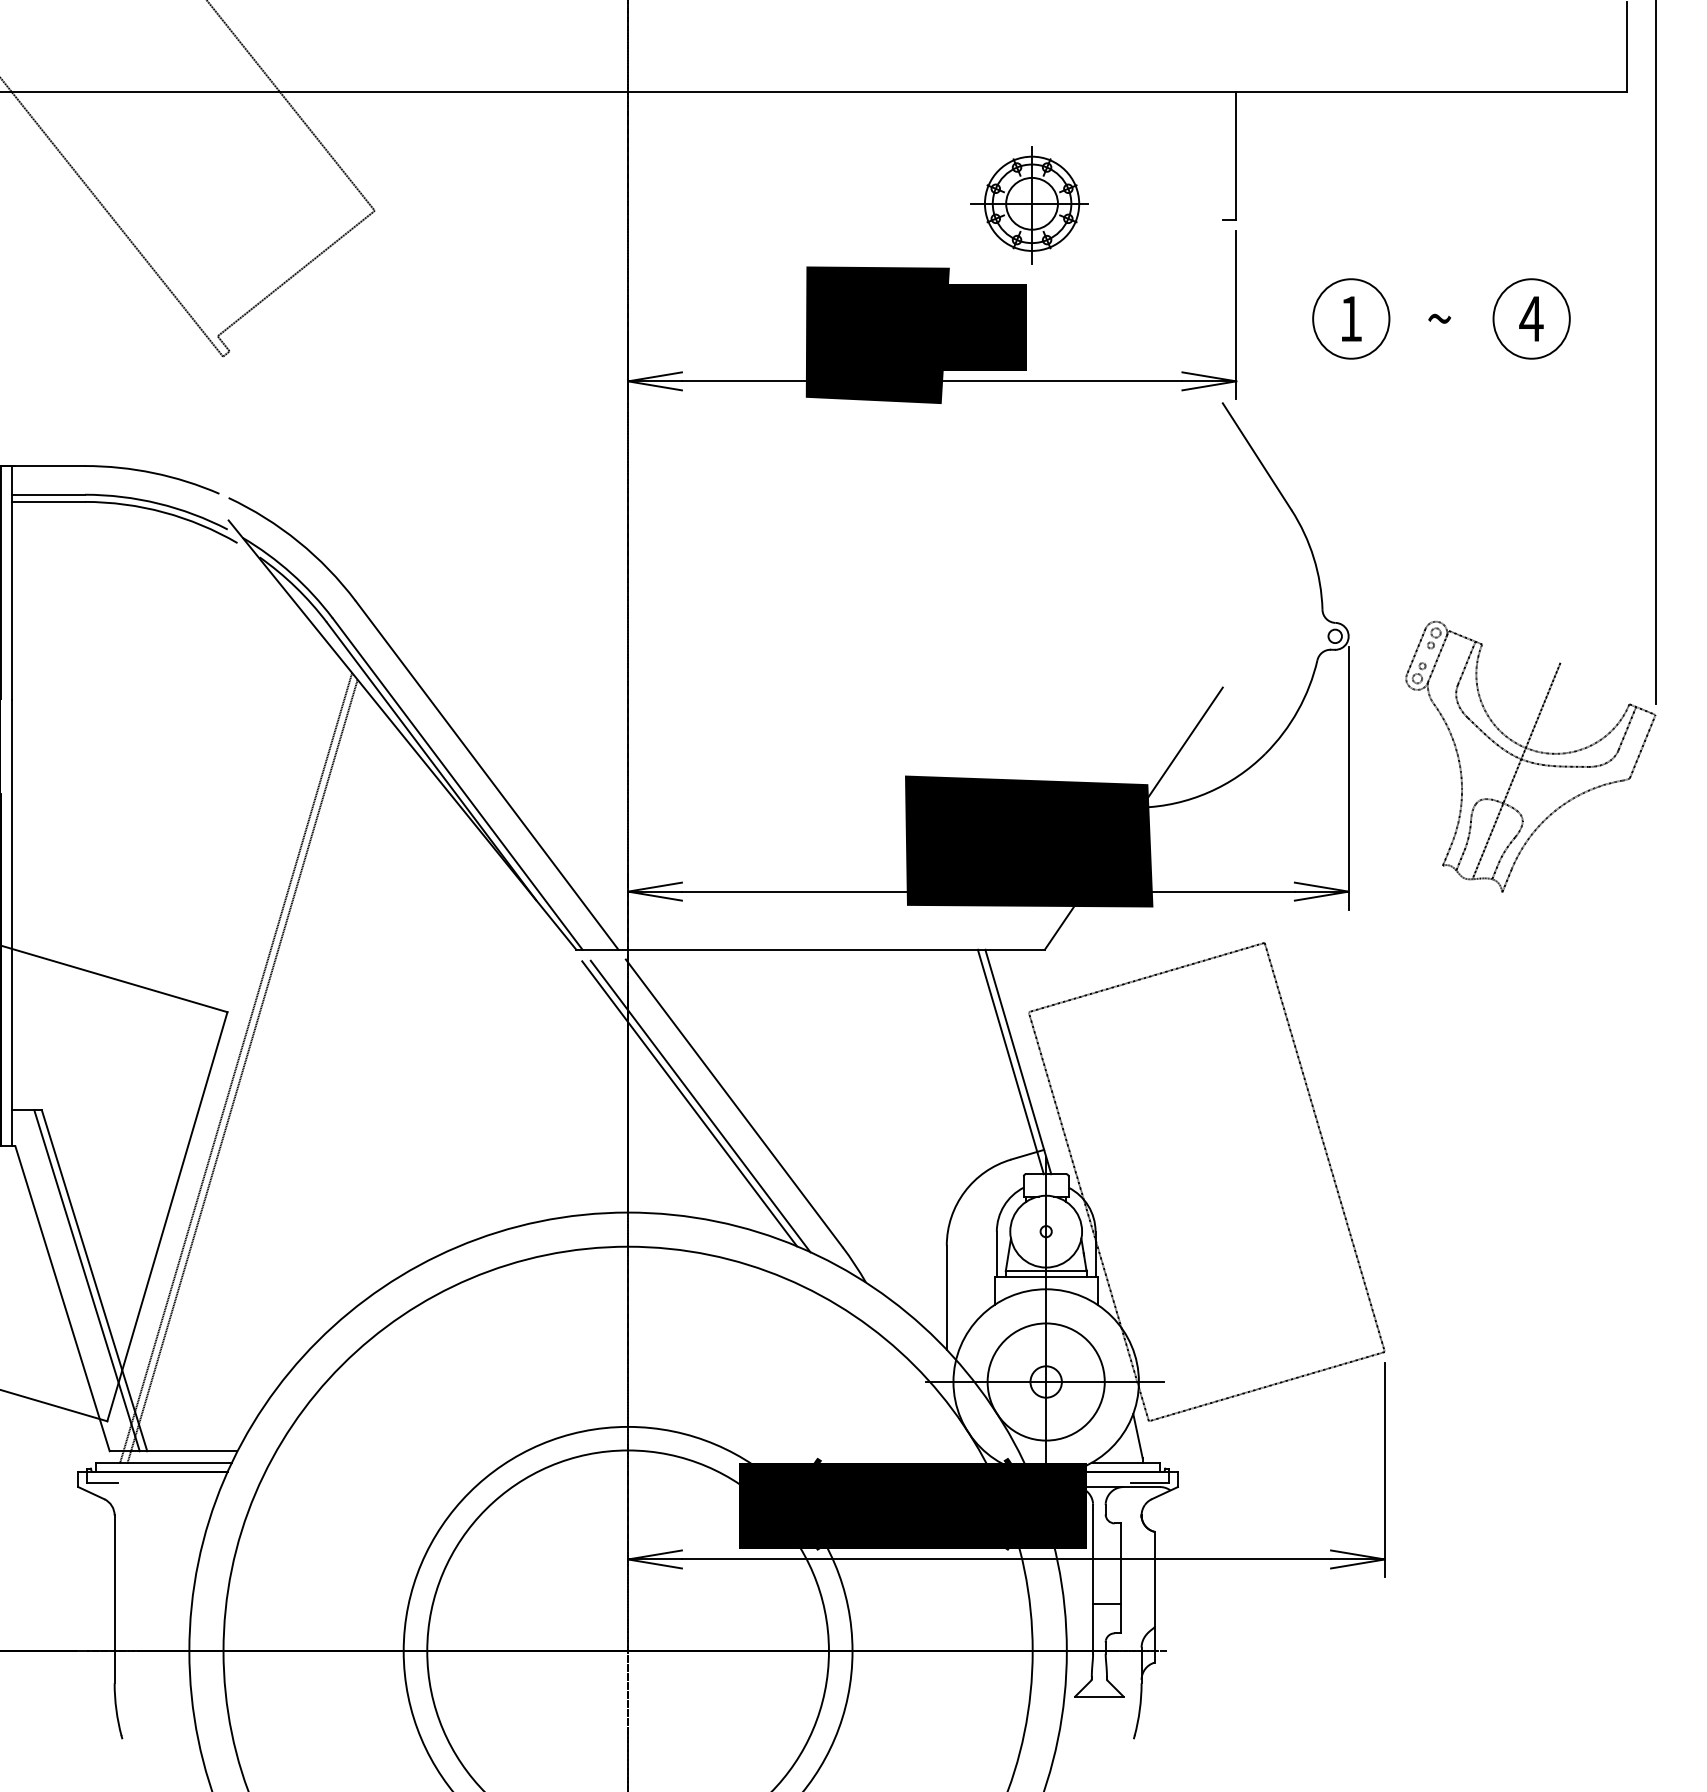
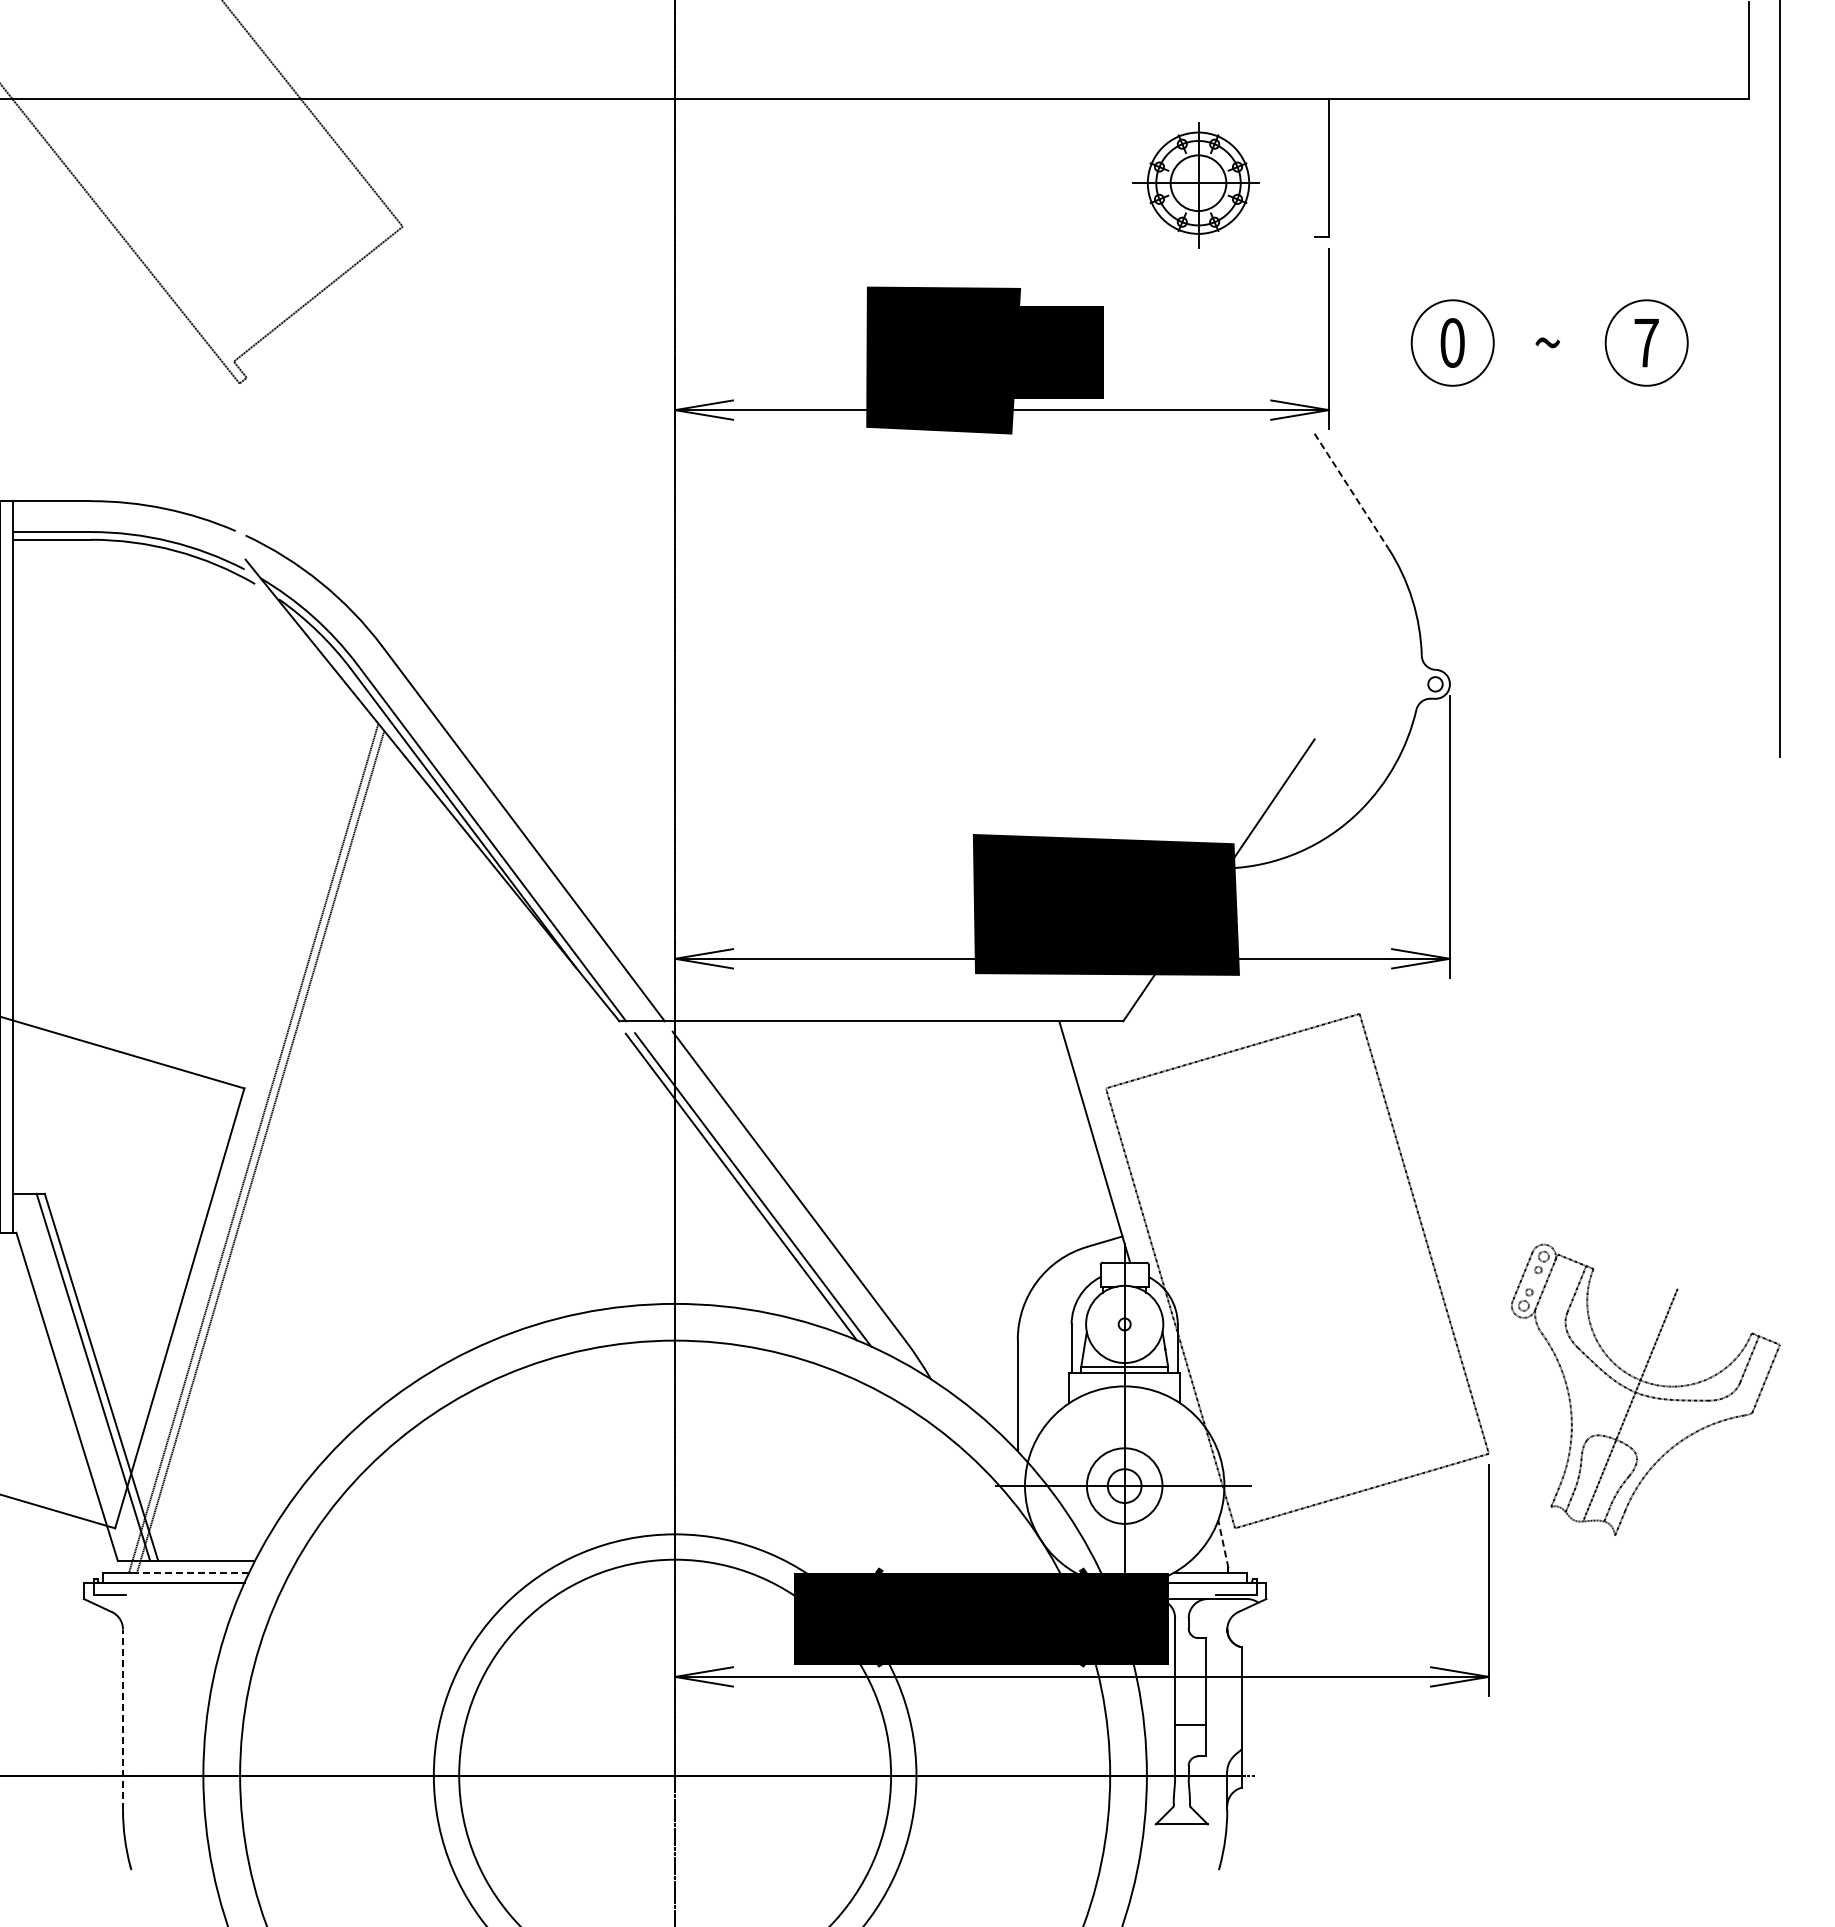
part: (1029, 205) -> (1195, 185), moved
text: (1351, 318) -> (1452, 342), 1 -> 0
text: (1531, 319) -> (1646, 343), 4 -> 7
line: (1257, 457) -> (1351, 491), solid -> dashed
part: (1530, 756) -> (1645, 1389), moved
line: (1010, 1061) -> (1086, 1141), removed
circle: (1046, 1382) -> (1124, 1486), size x0.6
line: (1138, 1435) -> (1223, 1543), solid -> dashed
line: (179, 1462) -> (192, 1572), solid -> dashed
line: (115, 1599) -> (123, 1719), solid -> dashed

